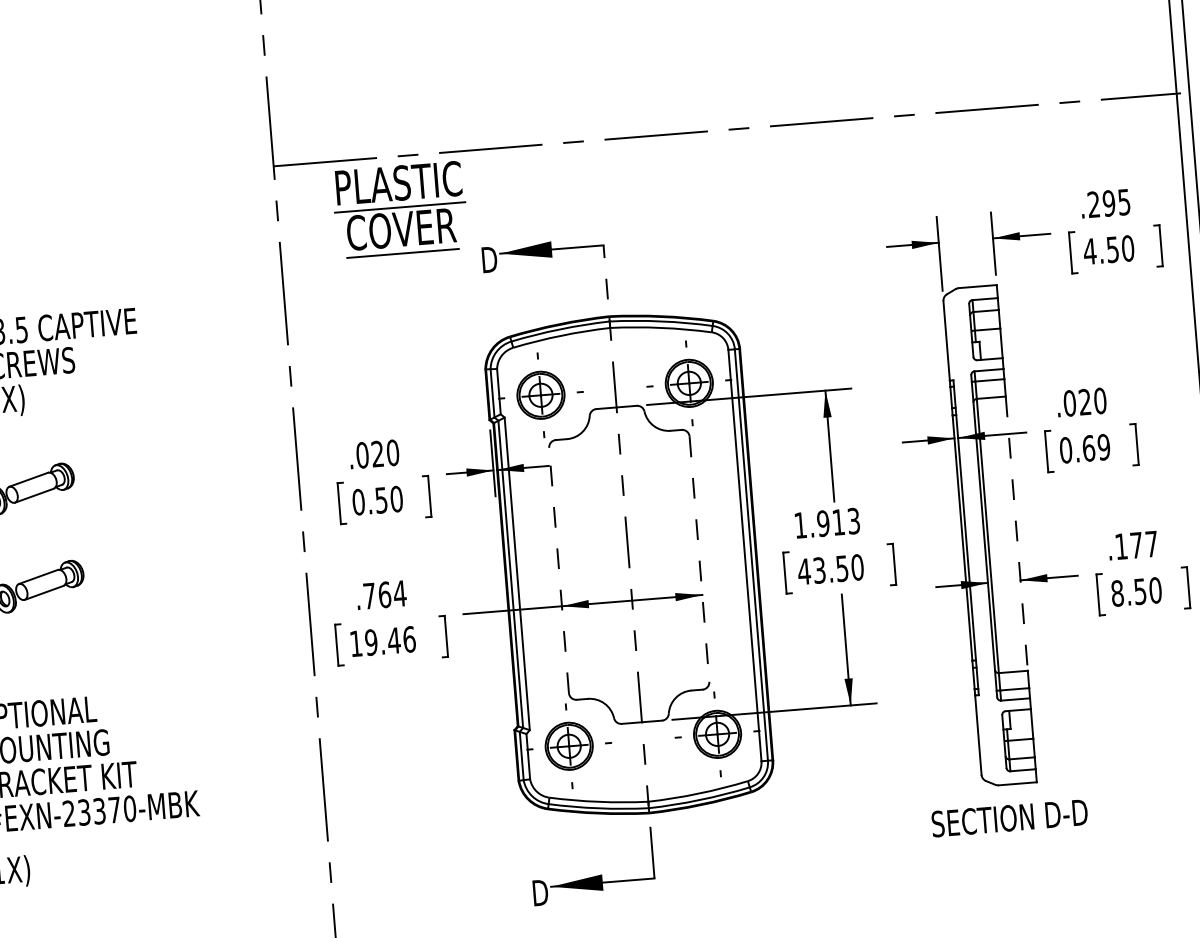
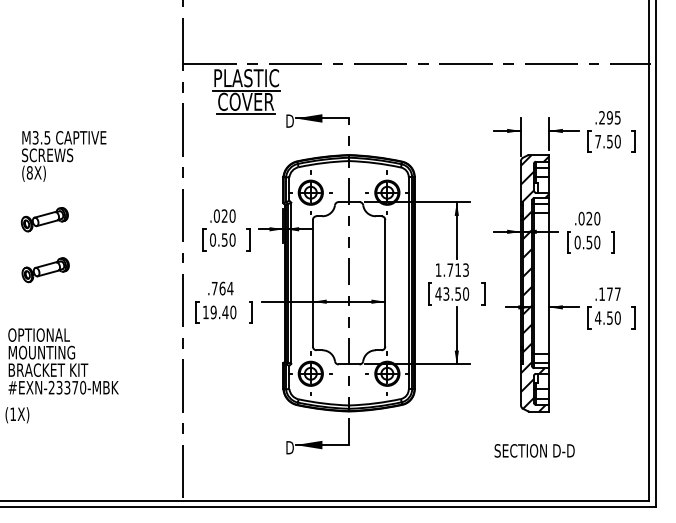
text: (1088, 251) -> (597, 141), 4.50 -> 7.50
text: (1096, 447) -> (593, 242), 0.69 -> 0.50
text: (823, 522) -> (450, 269), 1.913 -> 1.713
line: (1017, 534) -> (549, 283), dashed -> solid
hatch: (990, 536) -> (535, 283), added
line: (699, 559) -> (385, 283), dashed -> solid
line: (558, 569) -> (312, 282), dashed -> solid
text: (1116, 592) -> (597, 317), 8.50 -> 4.50
text: (409, 637) -> (233, 311), 19.46 -> 19.40
text: (1009, 817) -> (534, 450), moved

